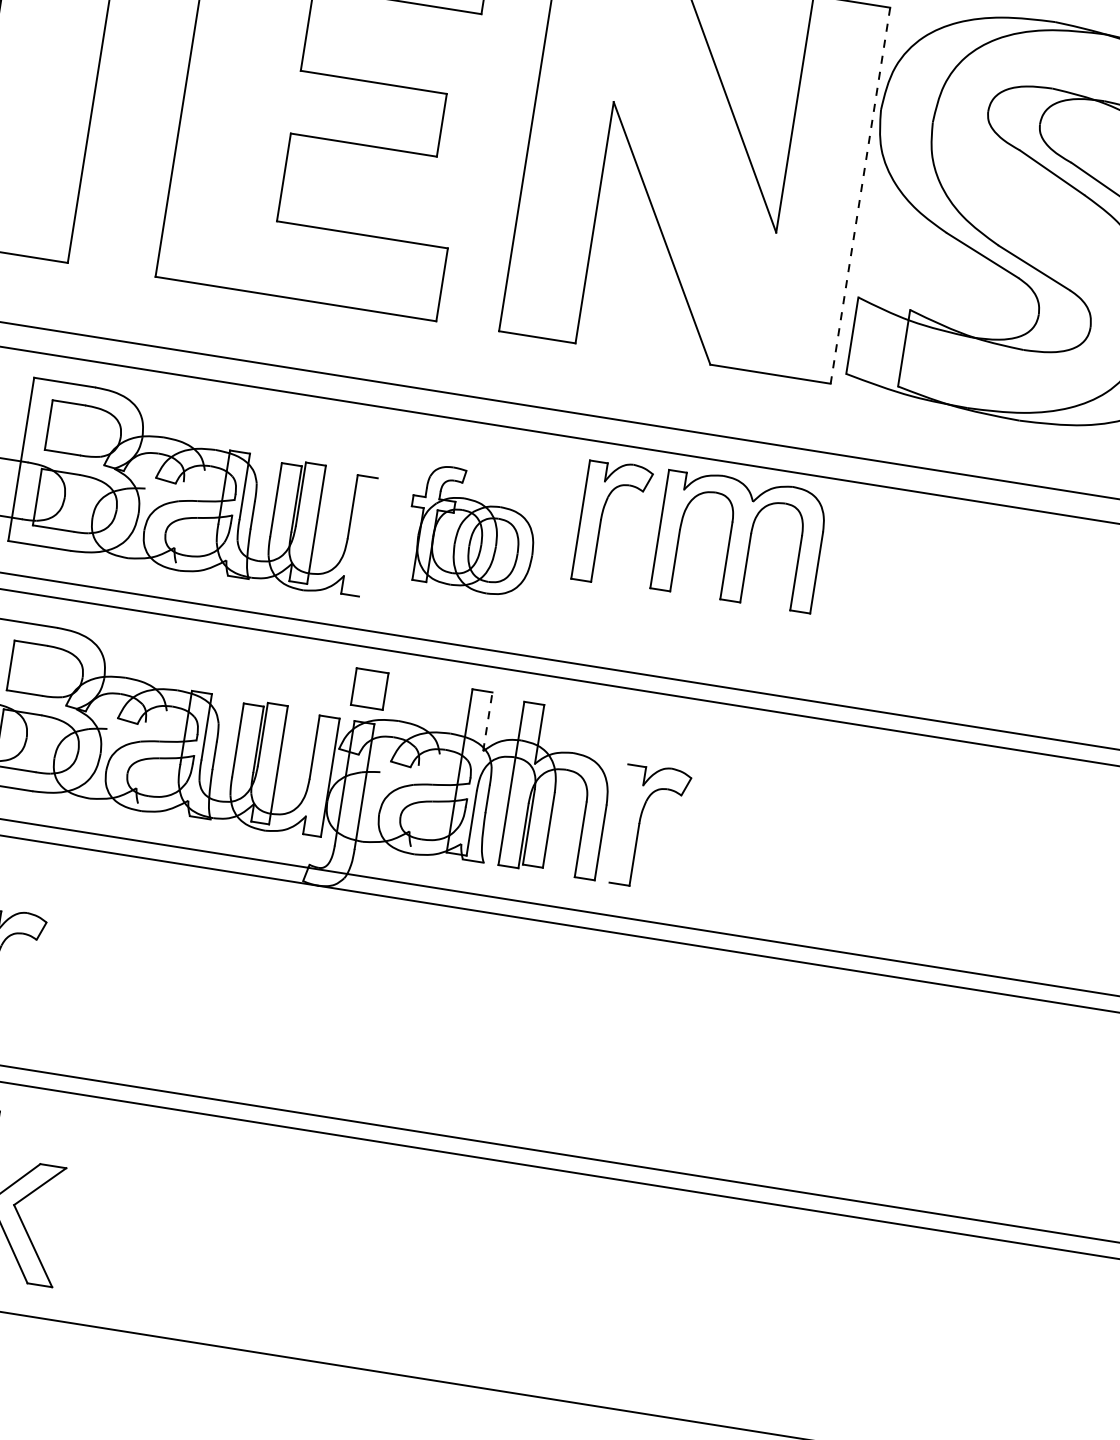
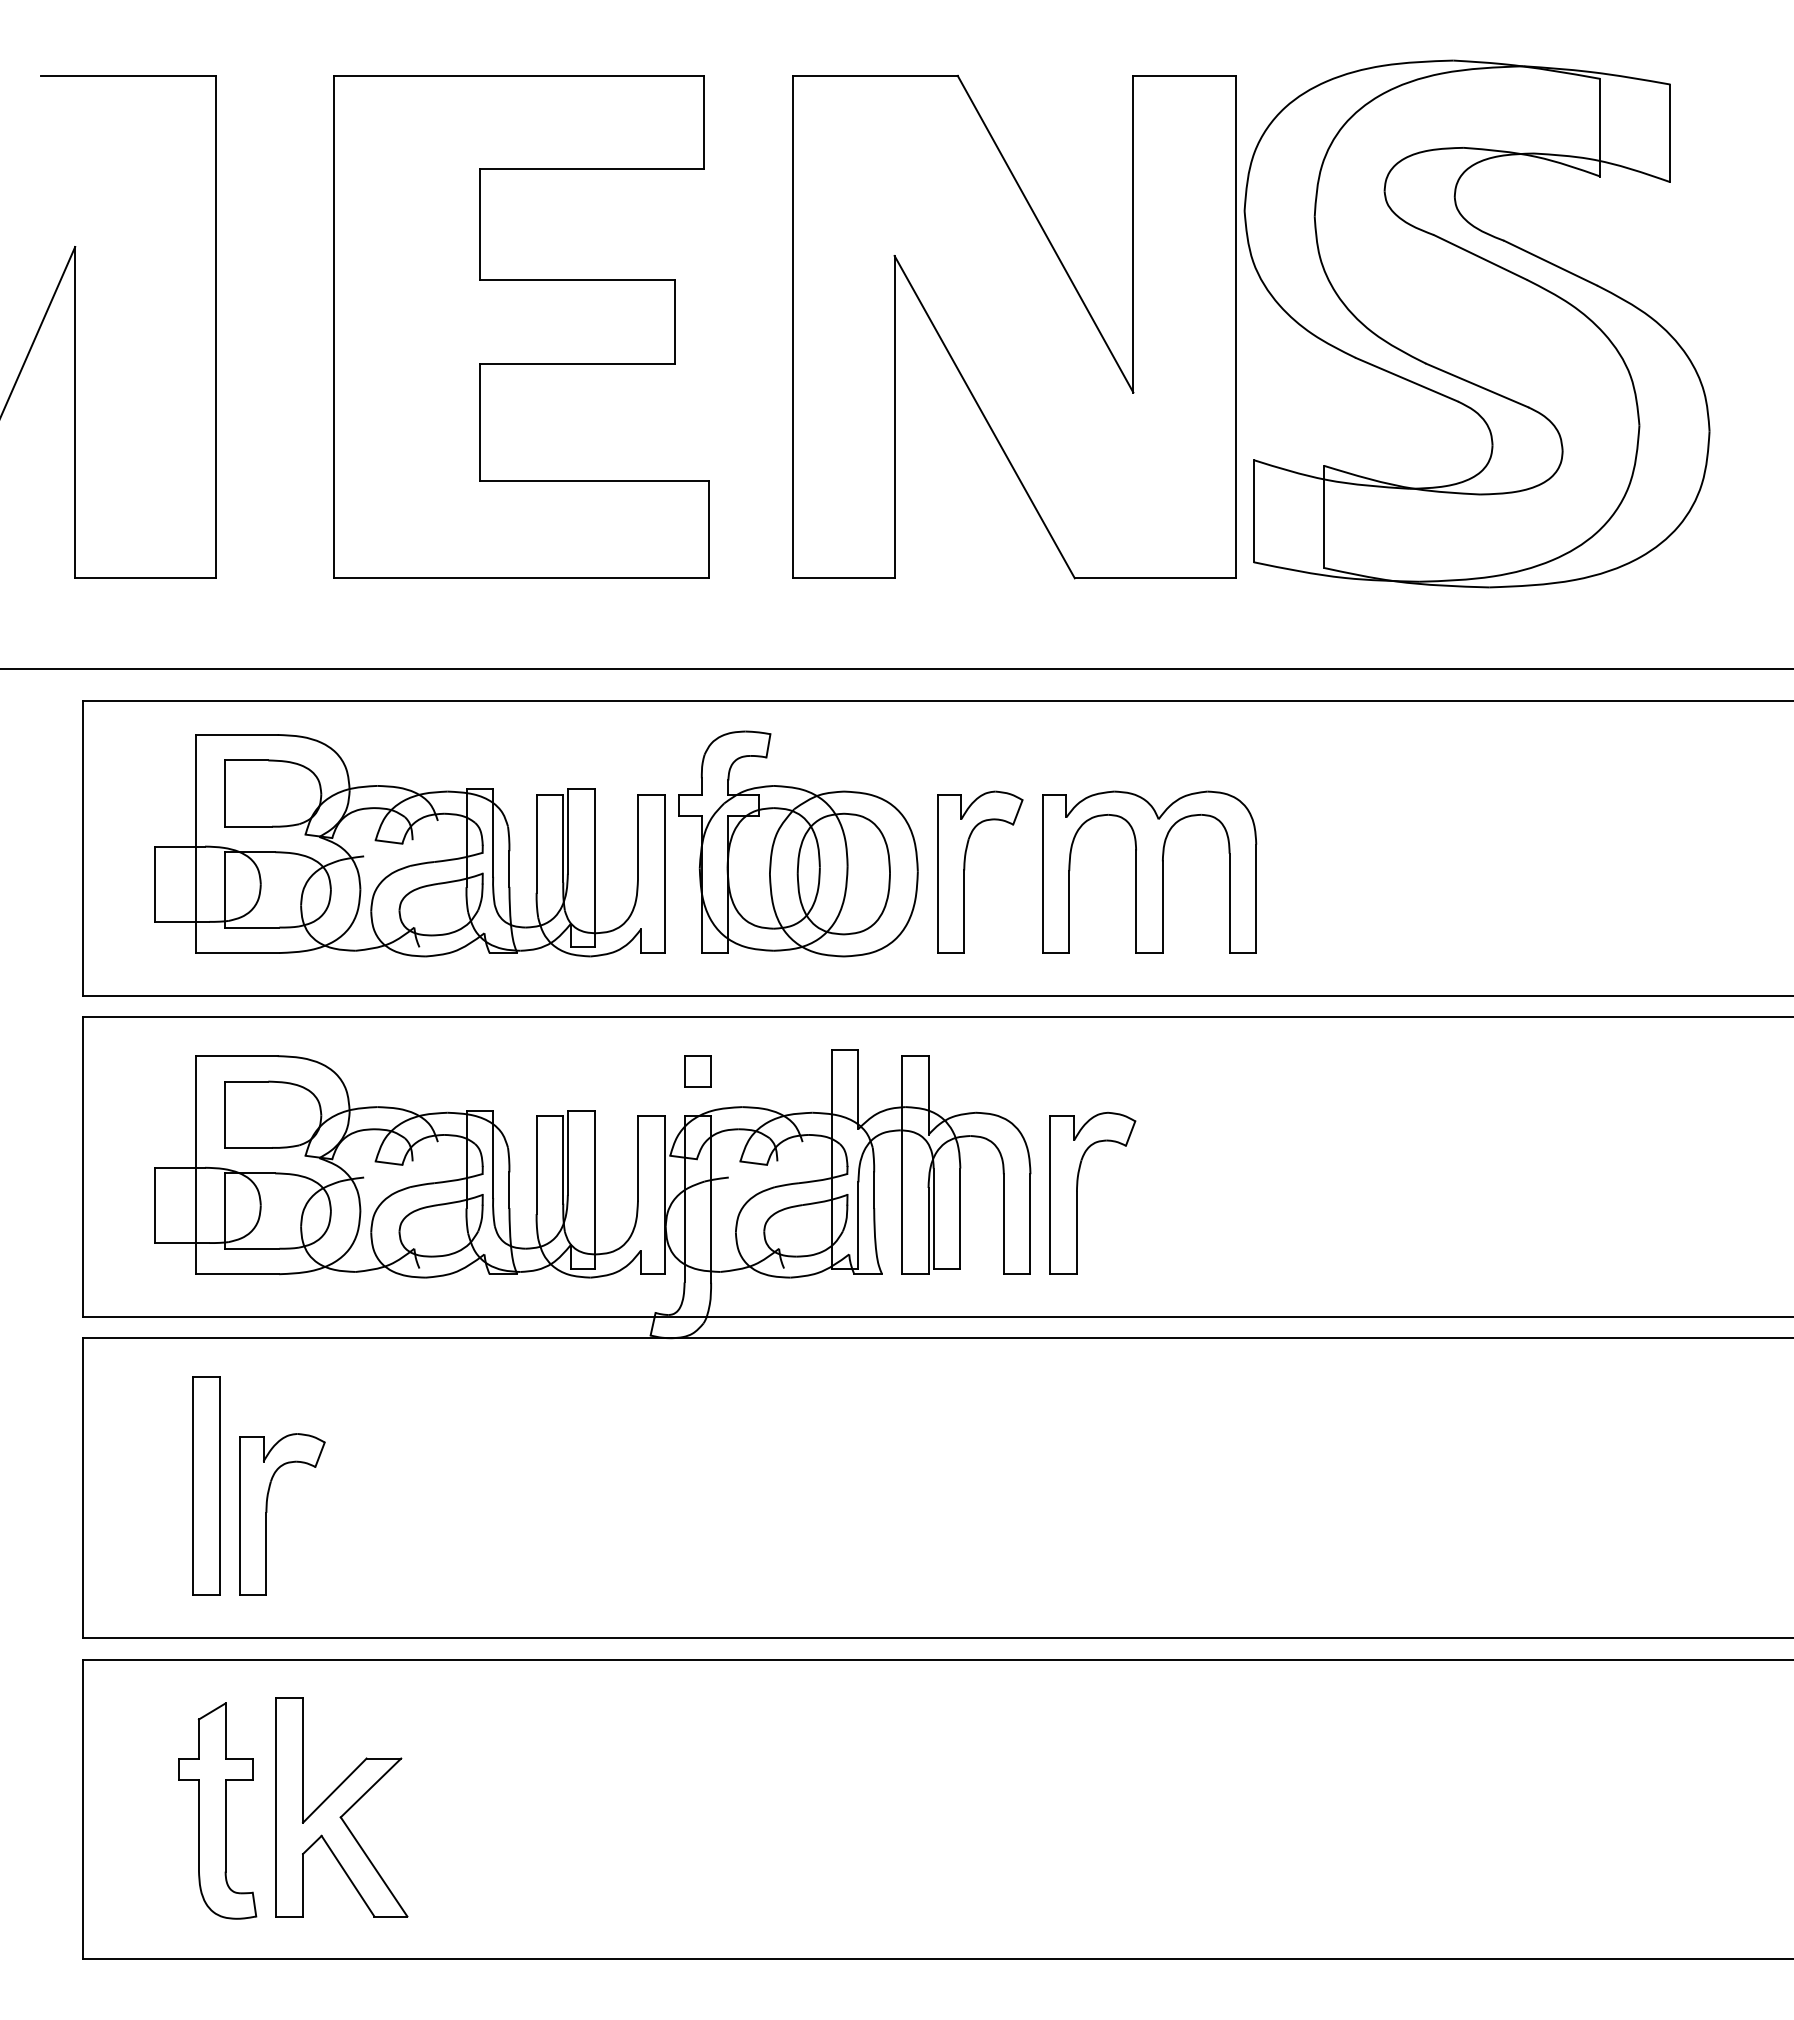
line: (860, 196) -> (1235, 327), dashed -> solid
part: (602, 519) -> (965, 869), moved
part: (472, 530) -> (798, 843), size x1.43
line: (368, 537) -> (664, 874), added
part: (739, 539) -> (1149, 871), moved
part: (369, 689) -> (697, 1071), size x0.62
line: (487, 721) -> (858, 1089), dashed -> solid
line: (619, 823) -> (1050, 1195), added

